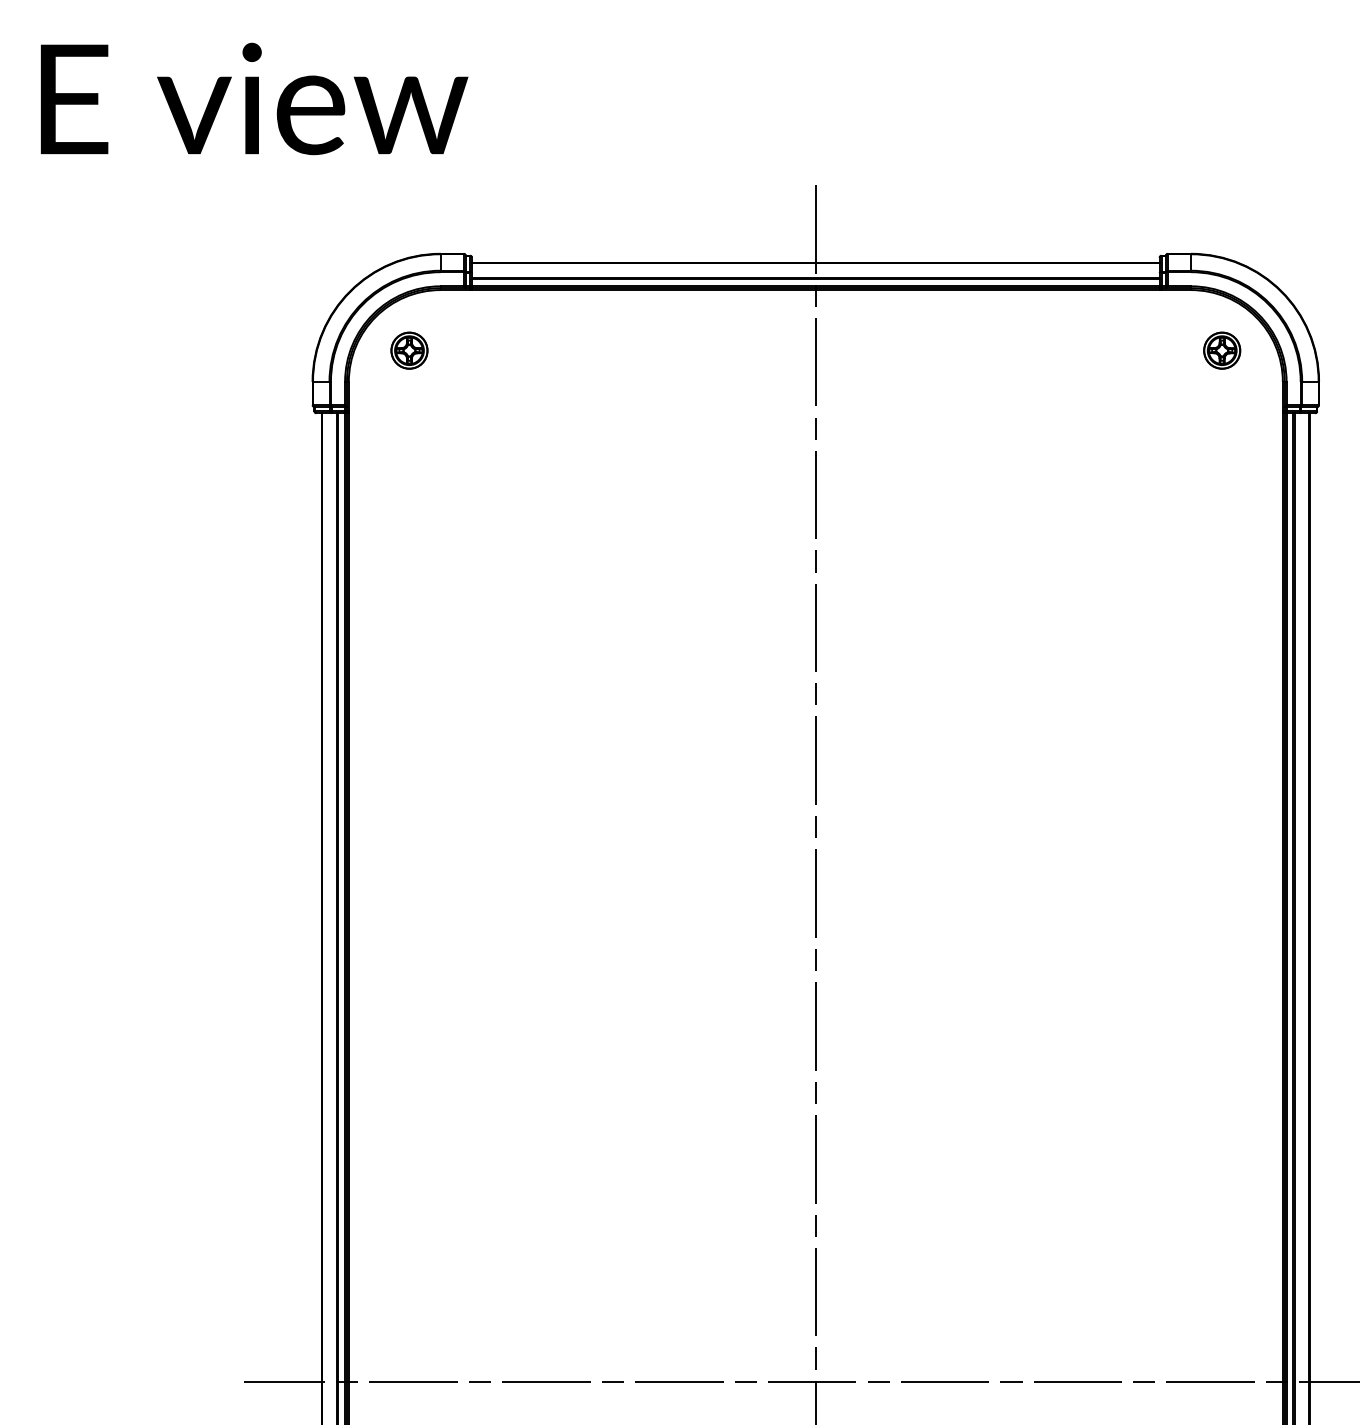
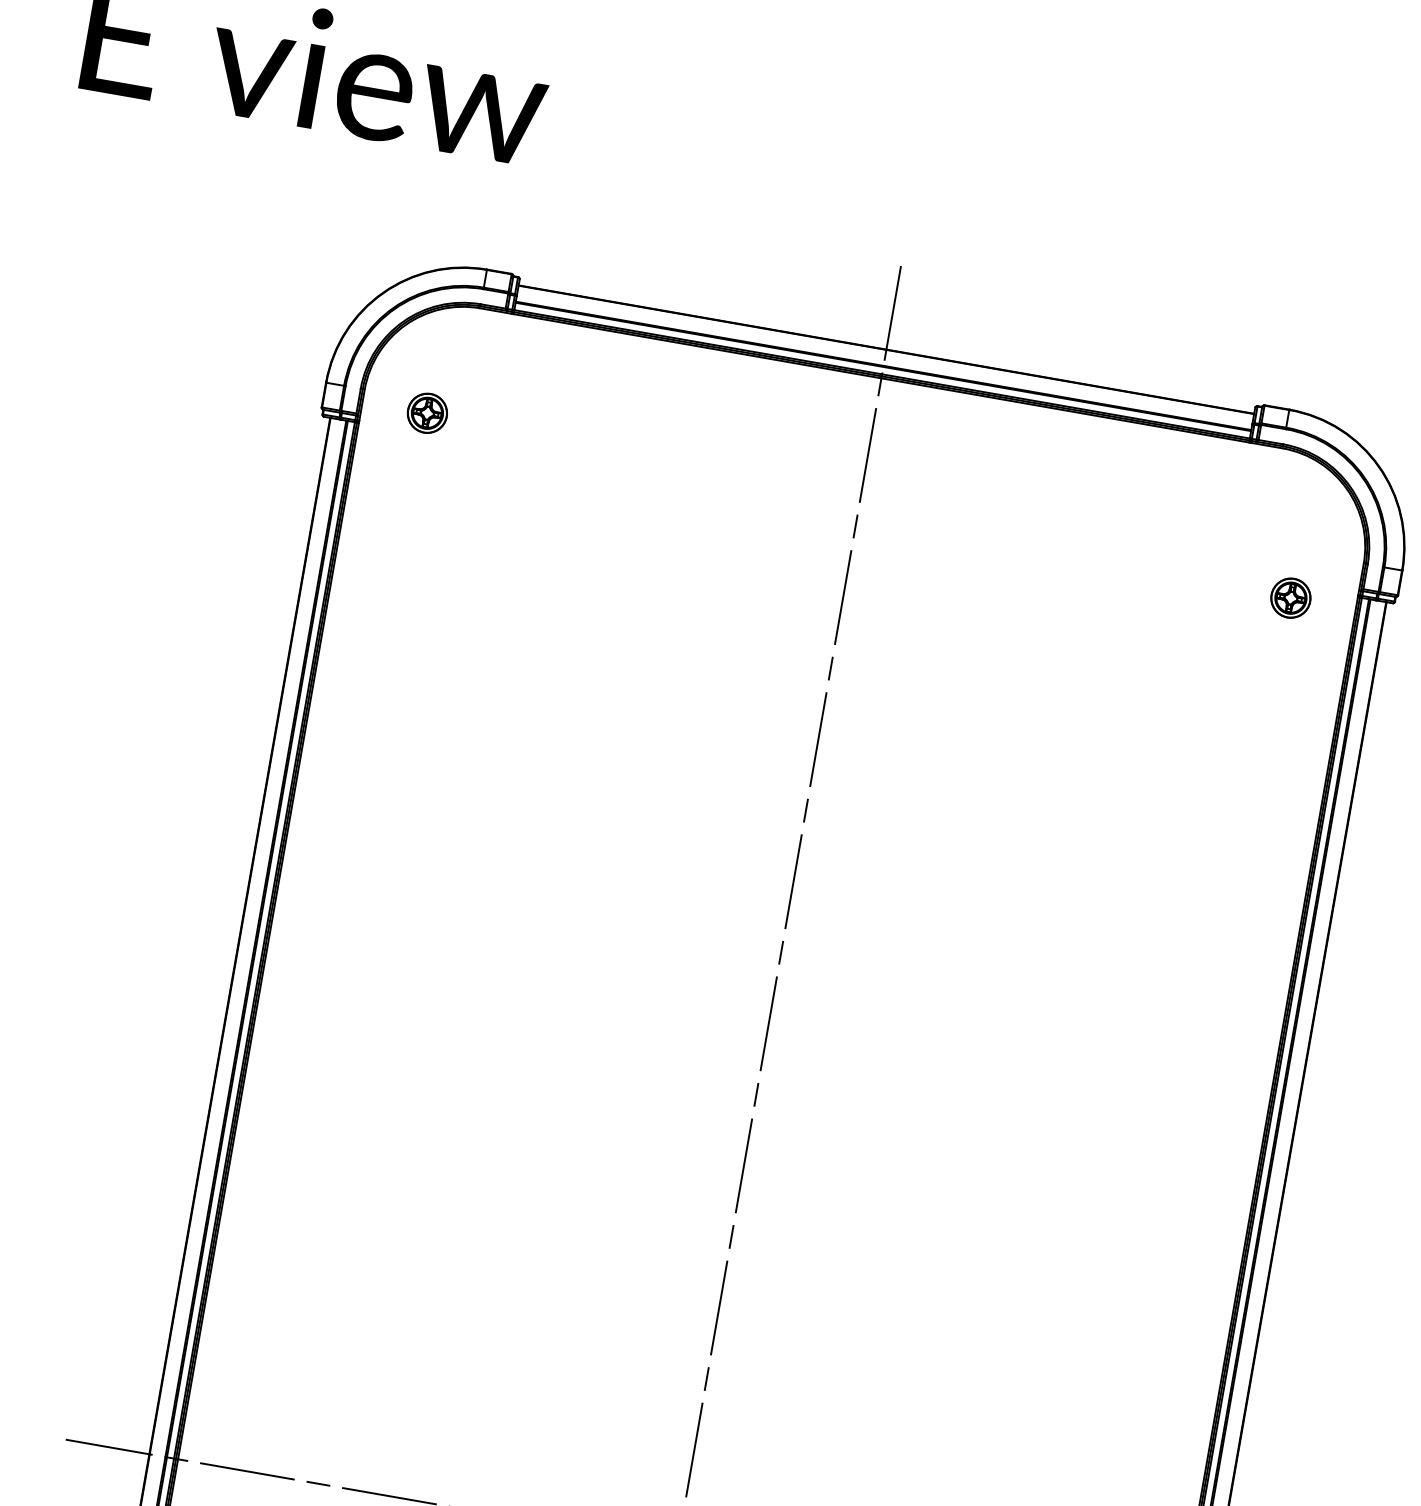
part: (409, 350) -> (427, 413), moved
part: (1222, 350) -> (1291, 598), moved

